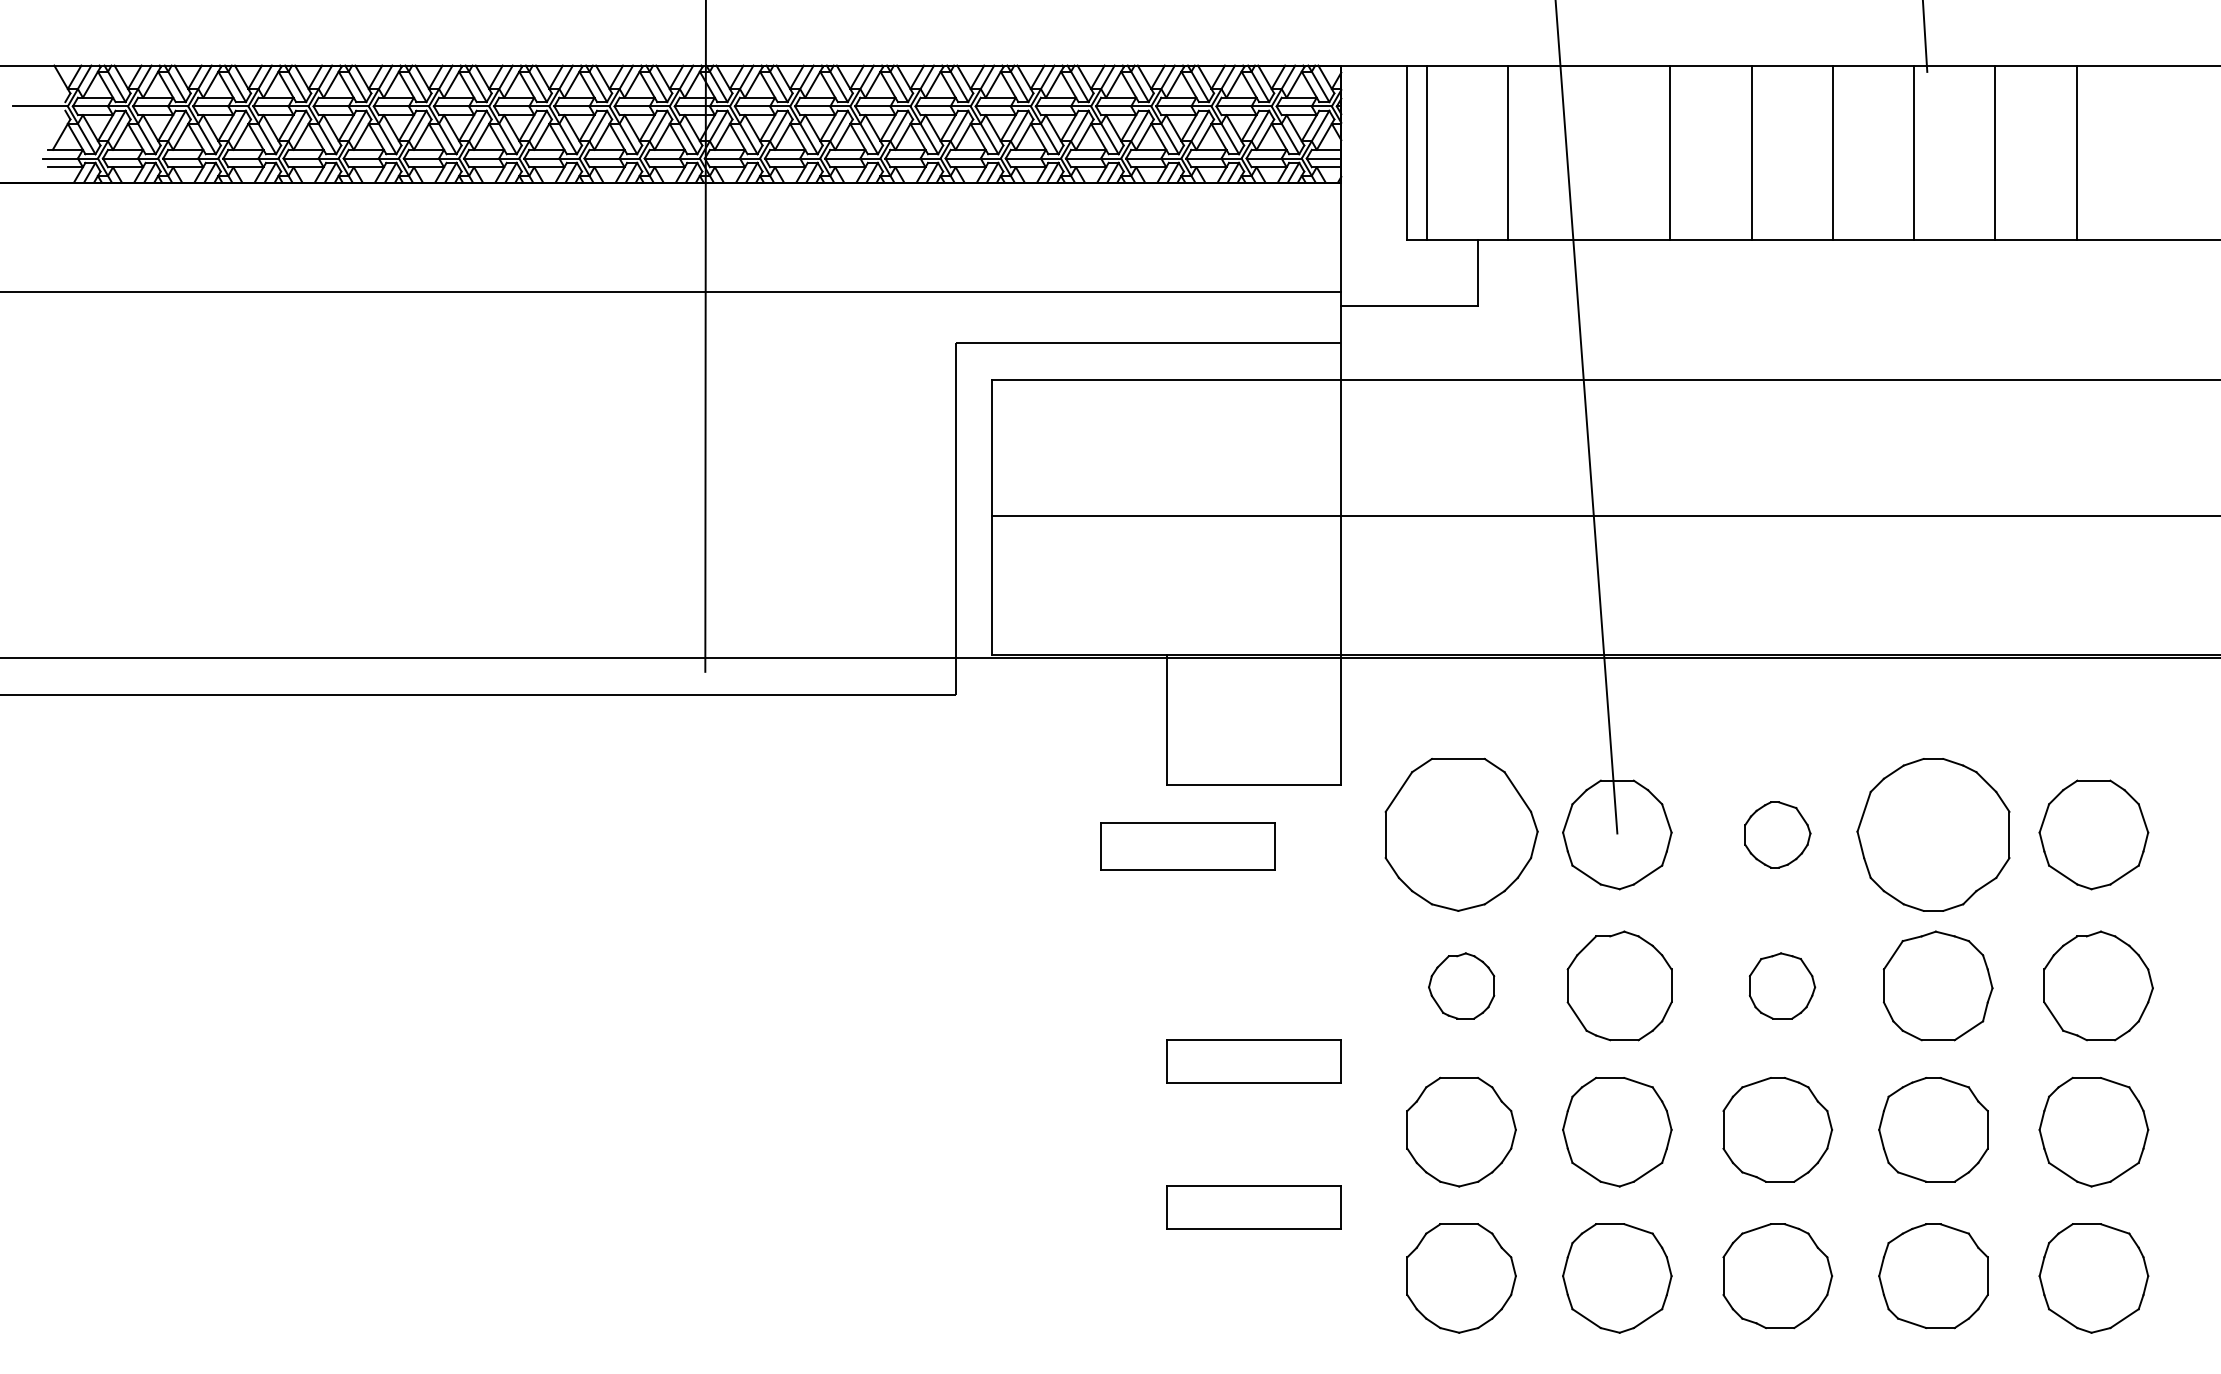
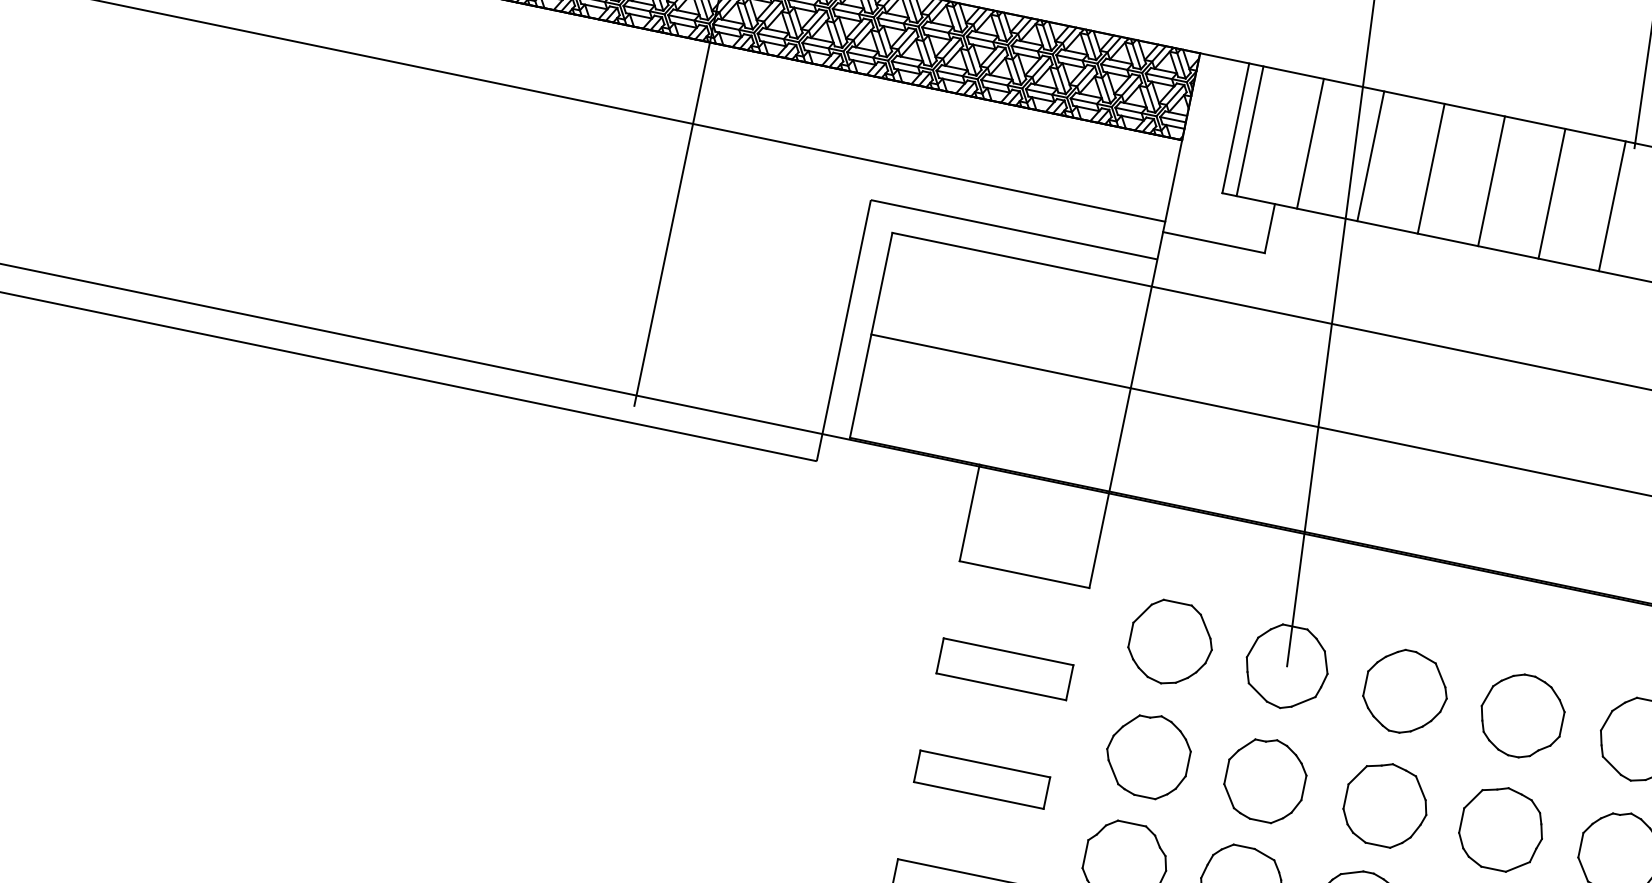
line: (1589, 152) -> (1371, 156), added
part: (1461, 834) -> (1171, 643), size x0.71
part: (1777, 834) -> (1405, 691), size x1.67
part: (1933, 834) -> (1521, 715), size x0.71
part: (1187, 846) -> (1004, 668), moved
part: (1461, 985) -> (1147, 755), size x1.67
part: (1782, 985) -> (1386, 804), size x1.67

